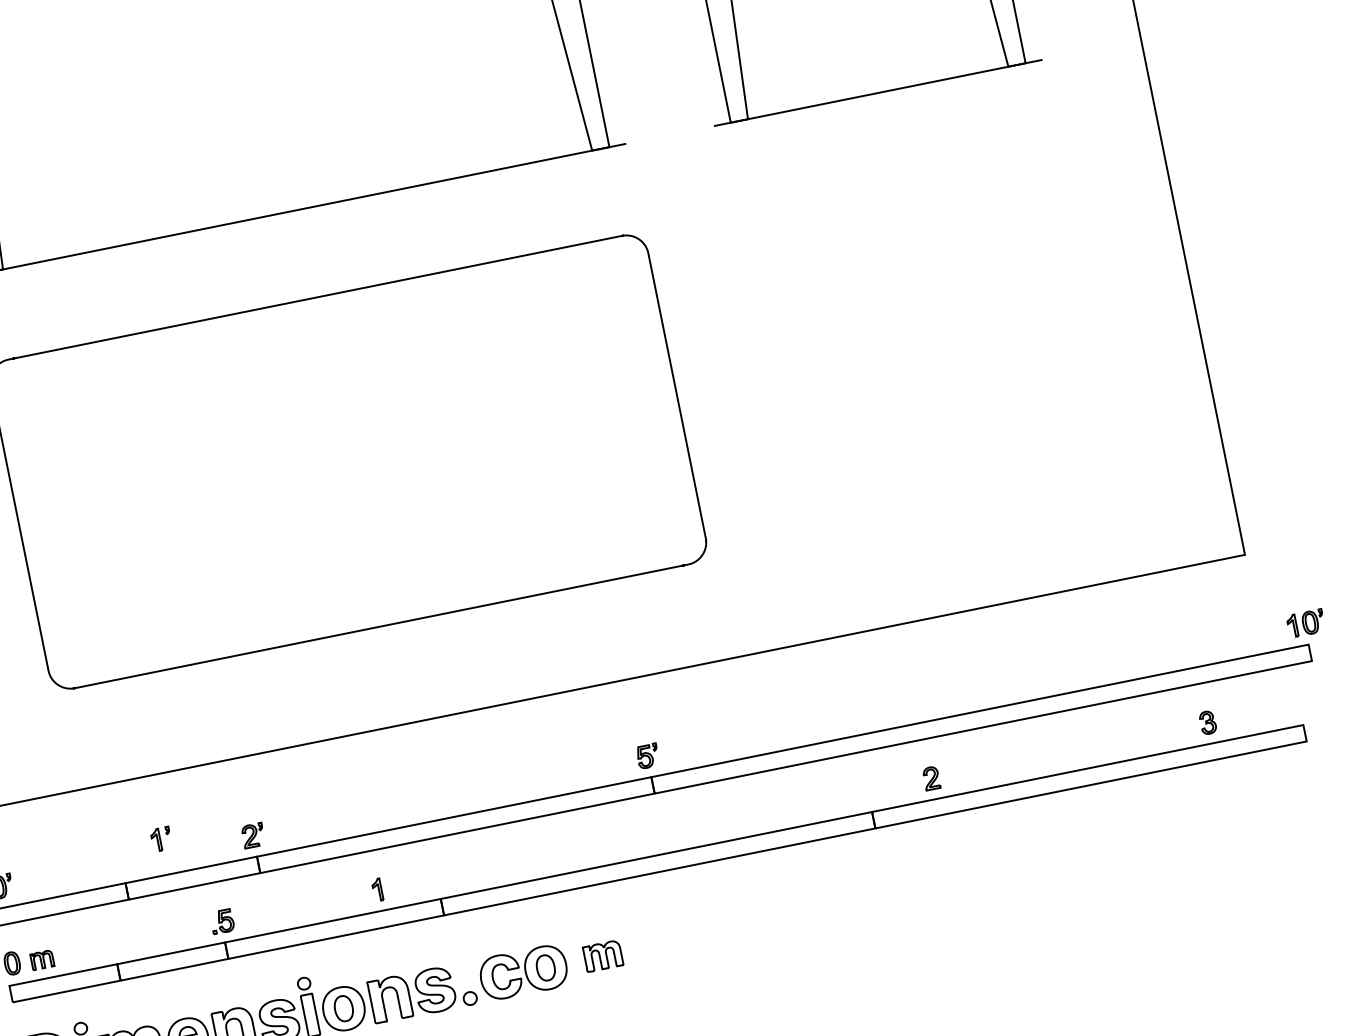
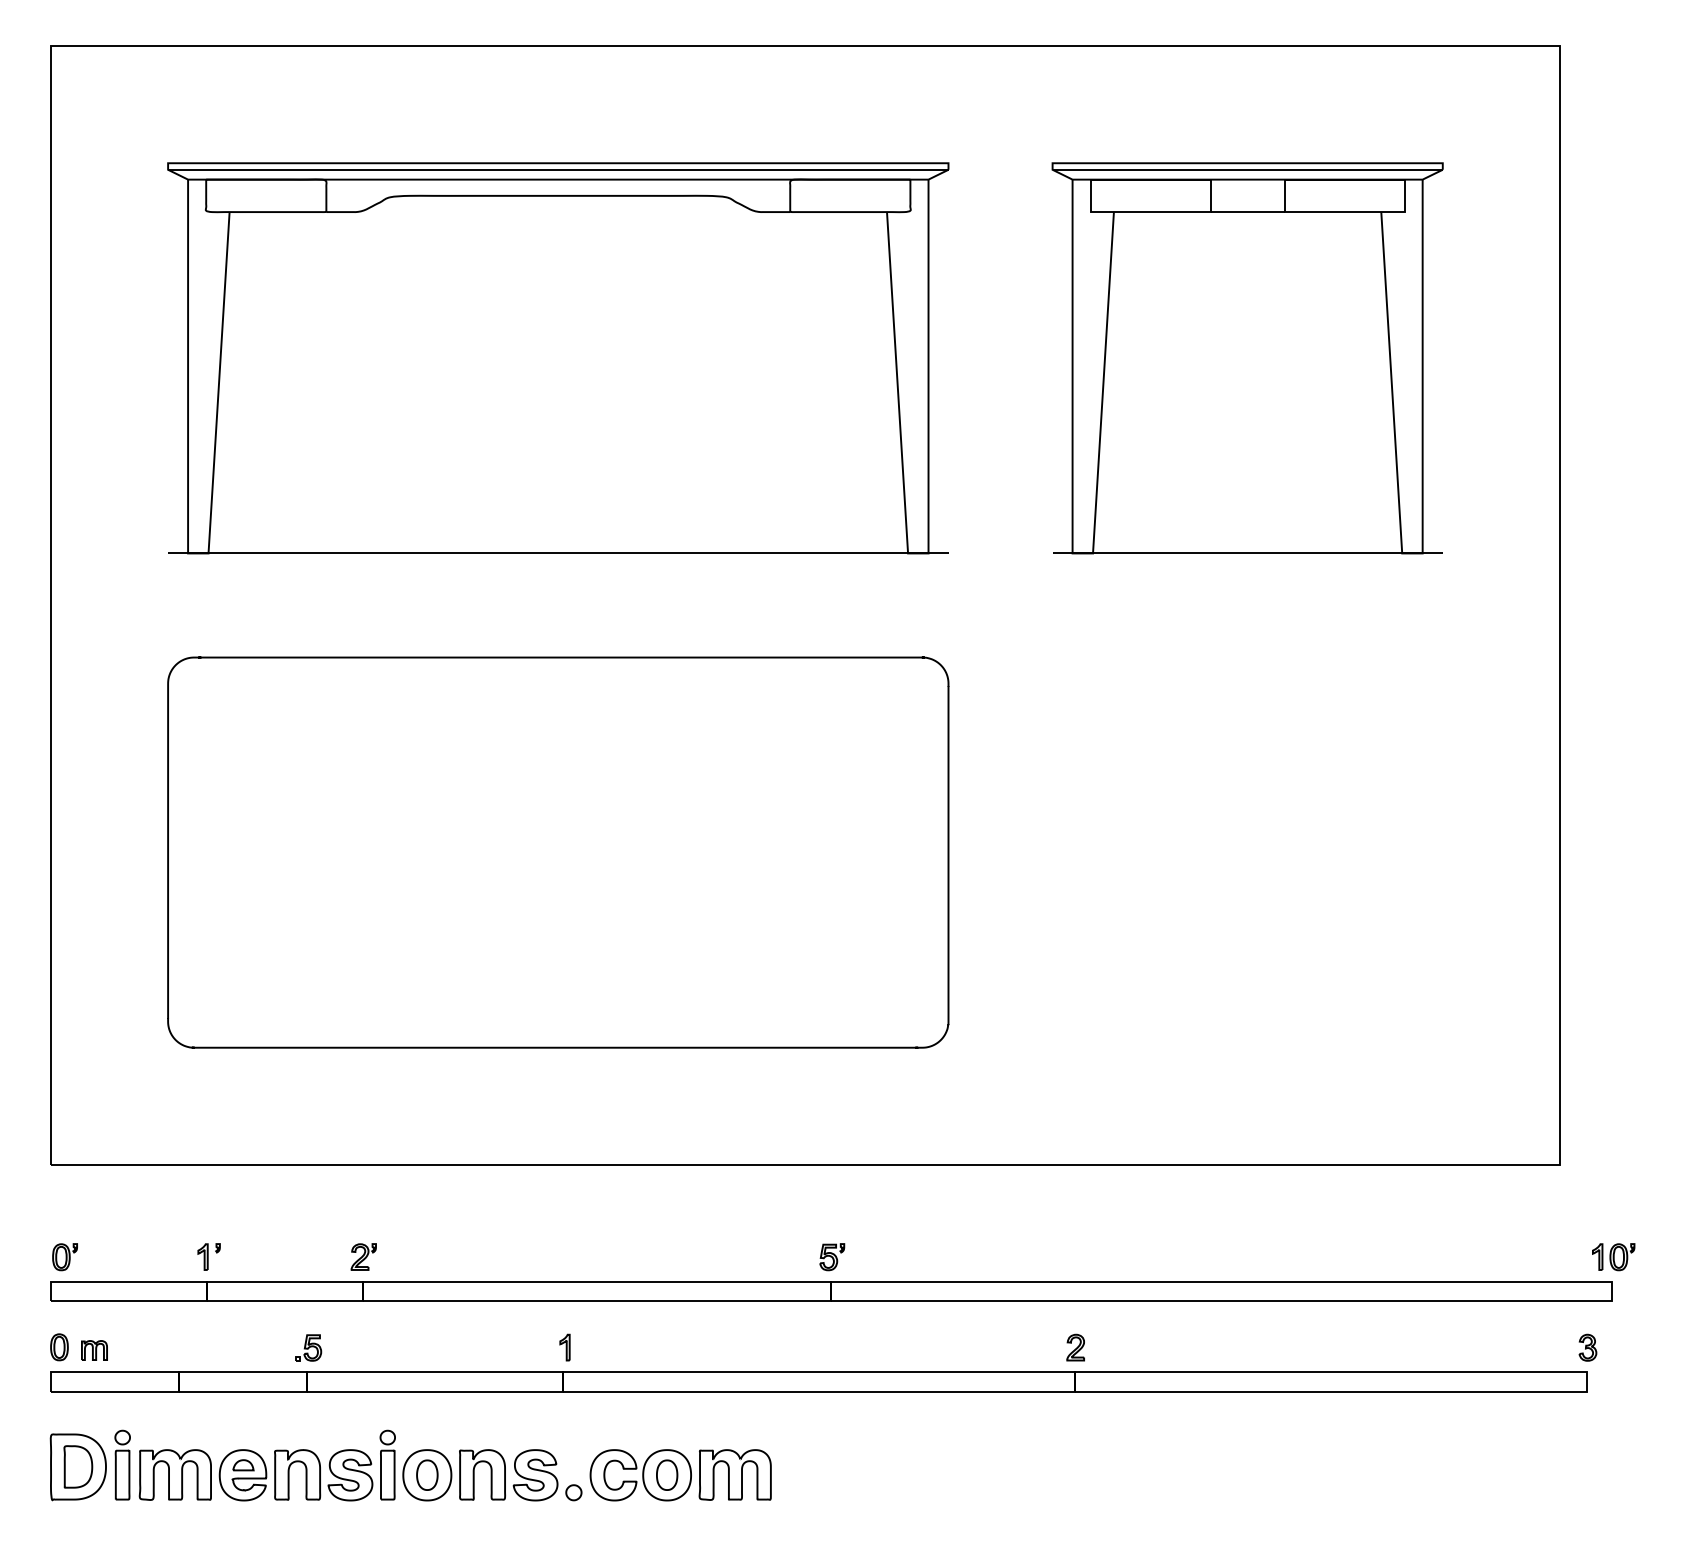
part: (1207, 722) -> (1587, 1347), moved
part: (931, 778) -> (1075, 1347), moved
part: (160, 838) -> (208, 1256), moved
part: (377, 890) -> (564, 1347), moved
part: (602, 955) -> (734, 1474), size x1.67

